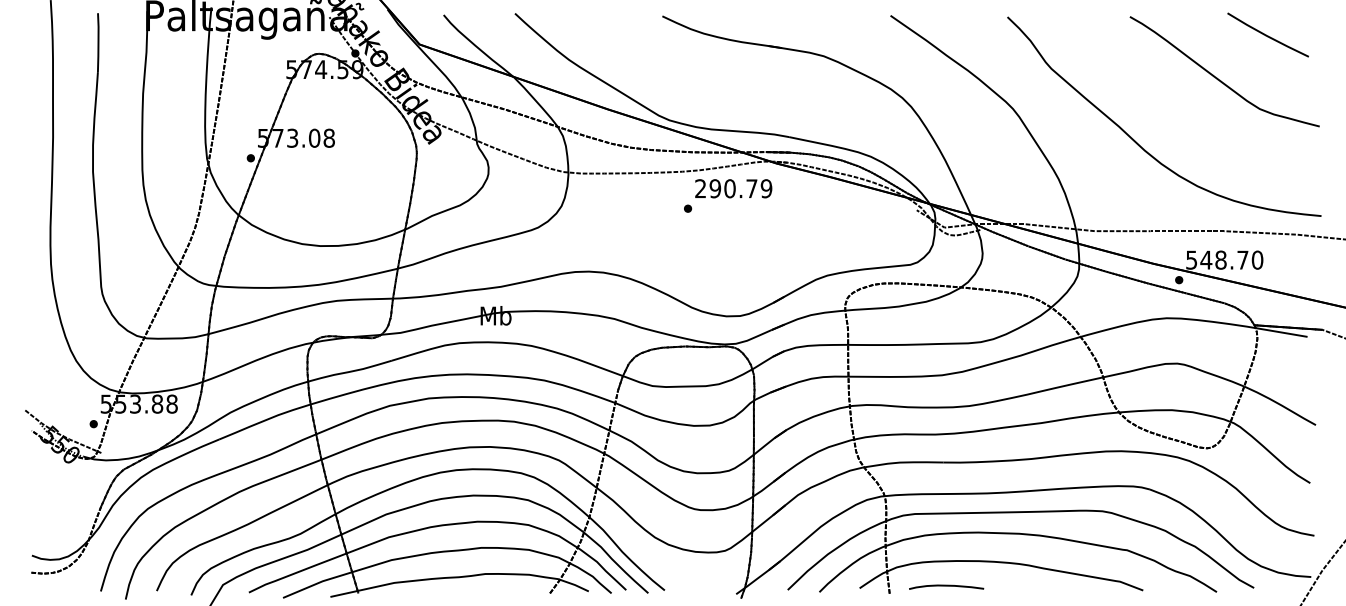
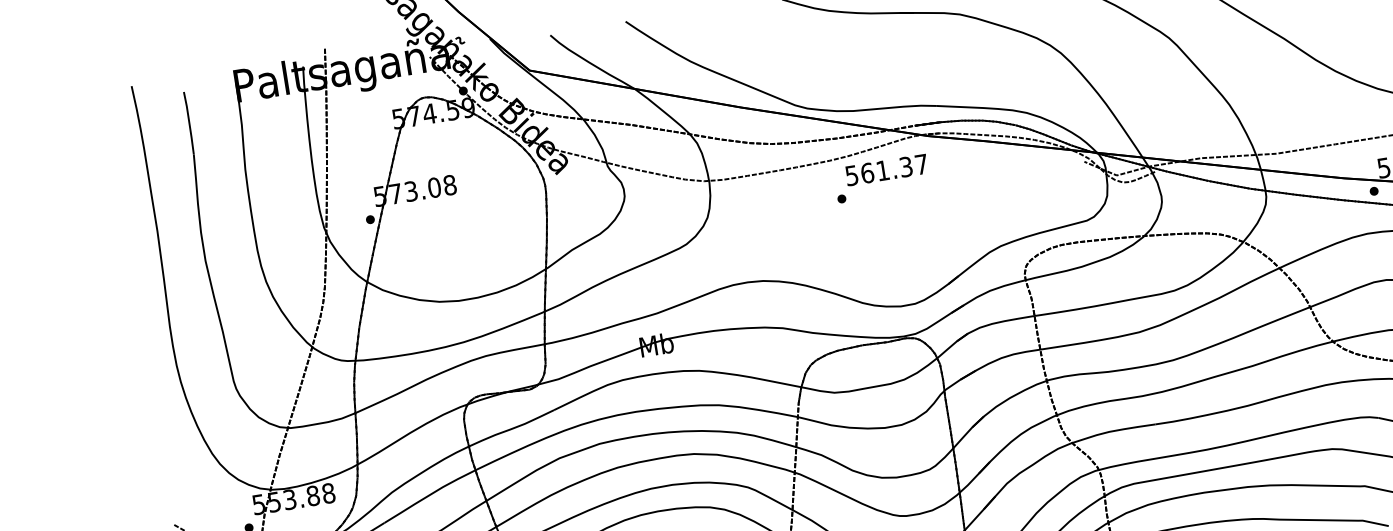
text: (733, 188) -> (886, 169), 290.79 -> 561.37

